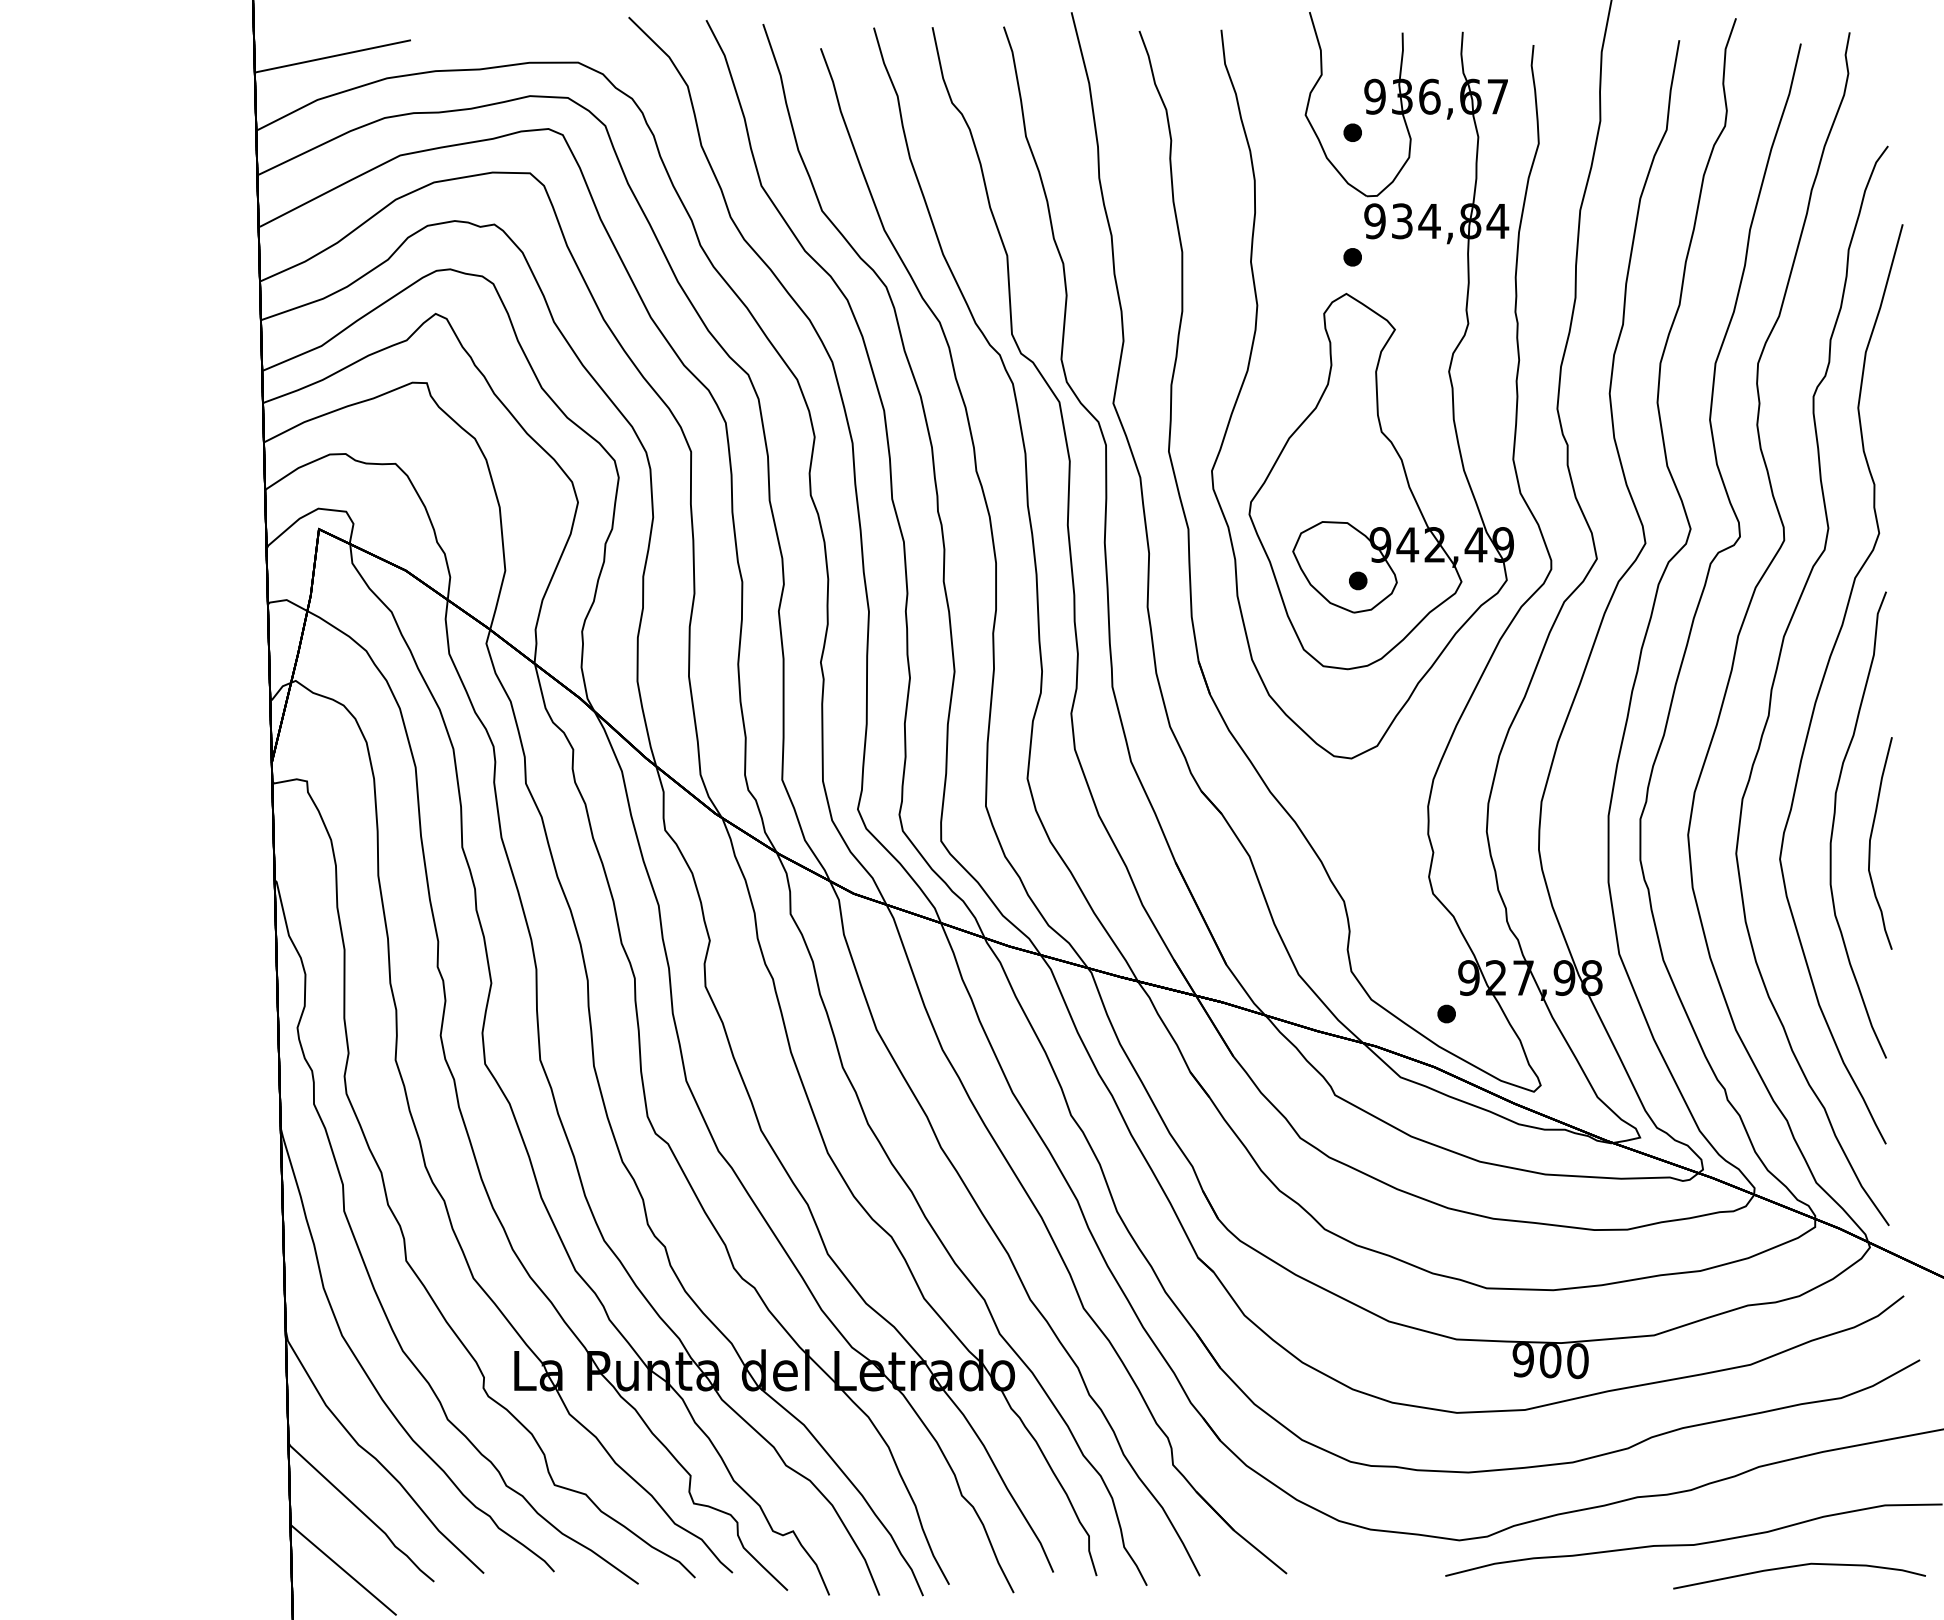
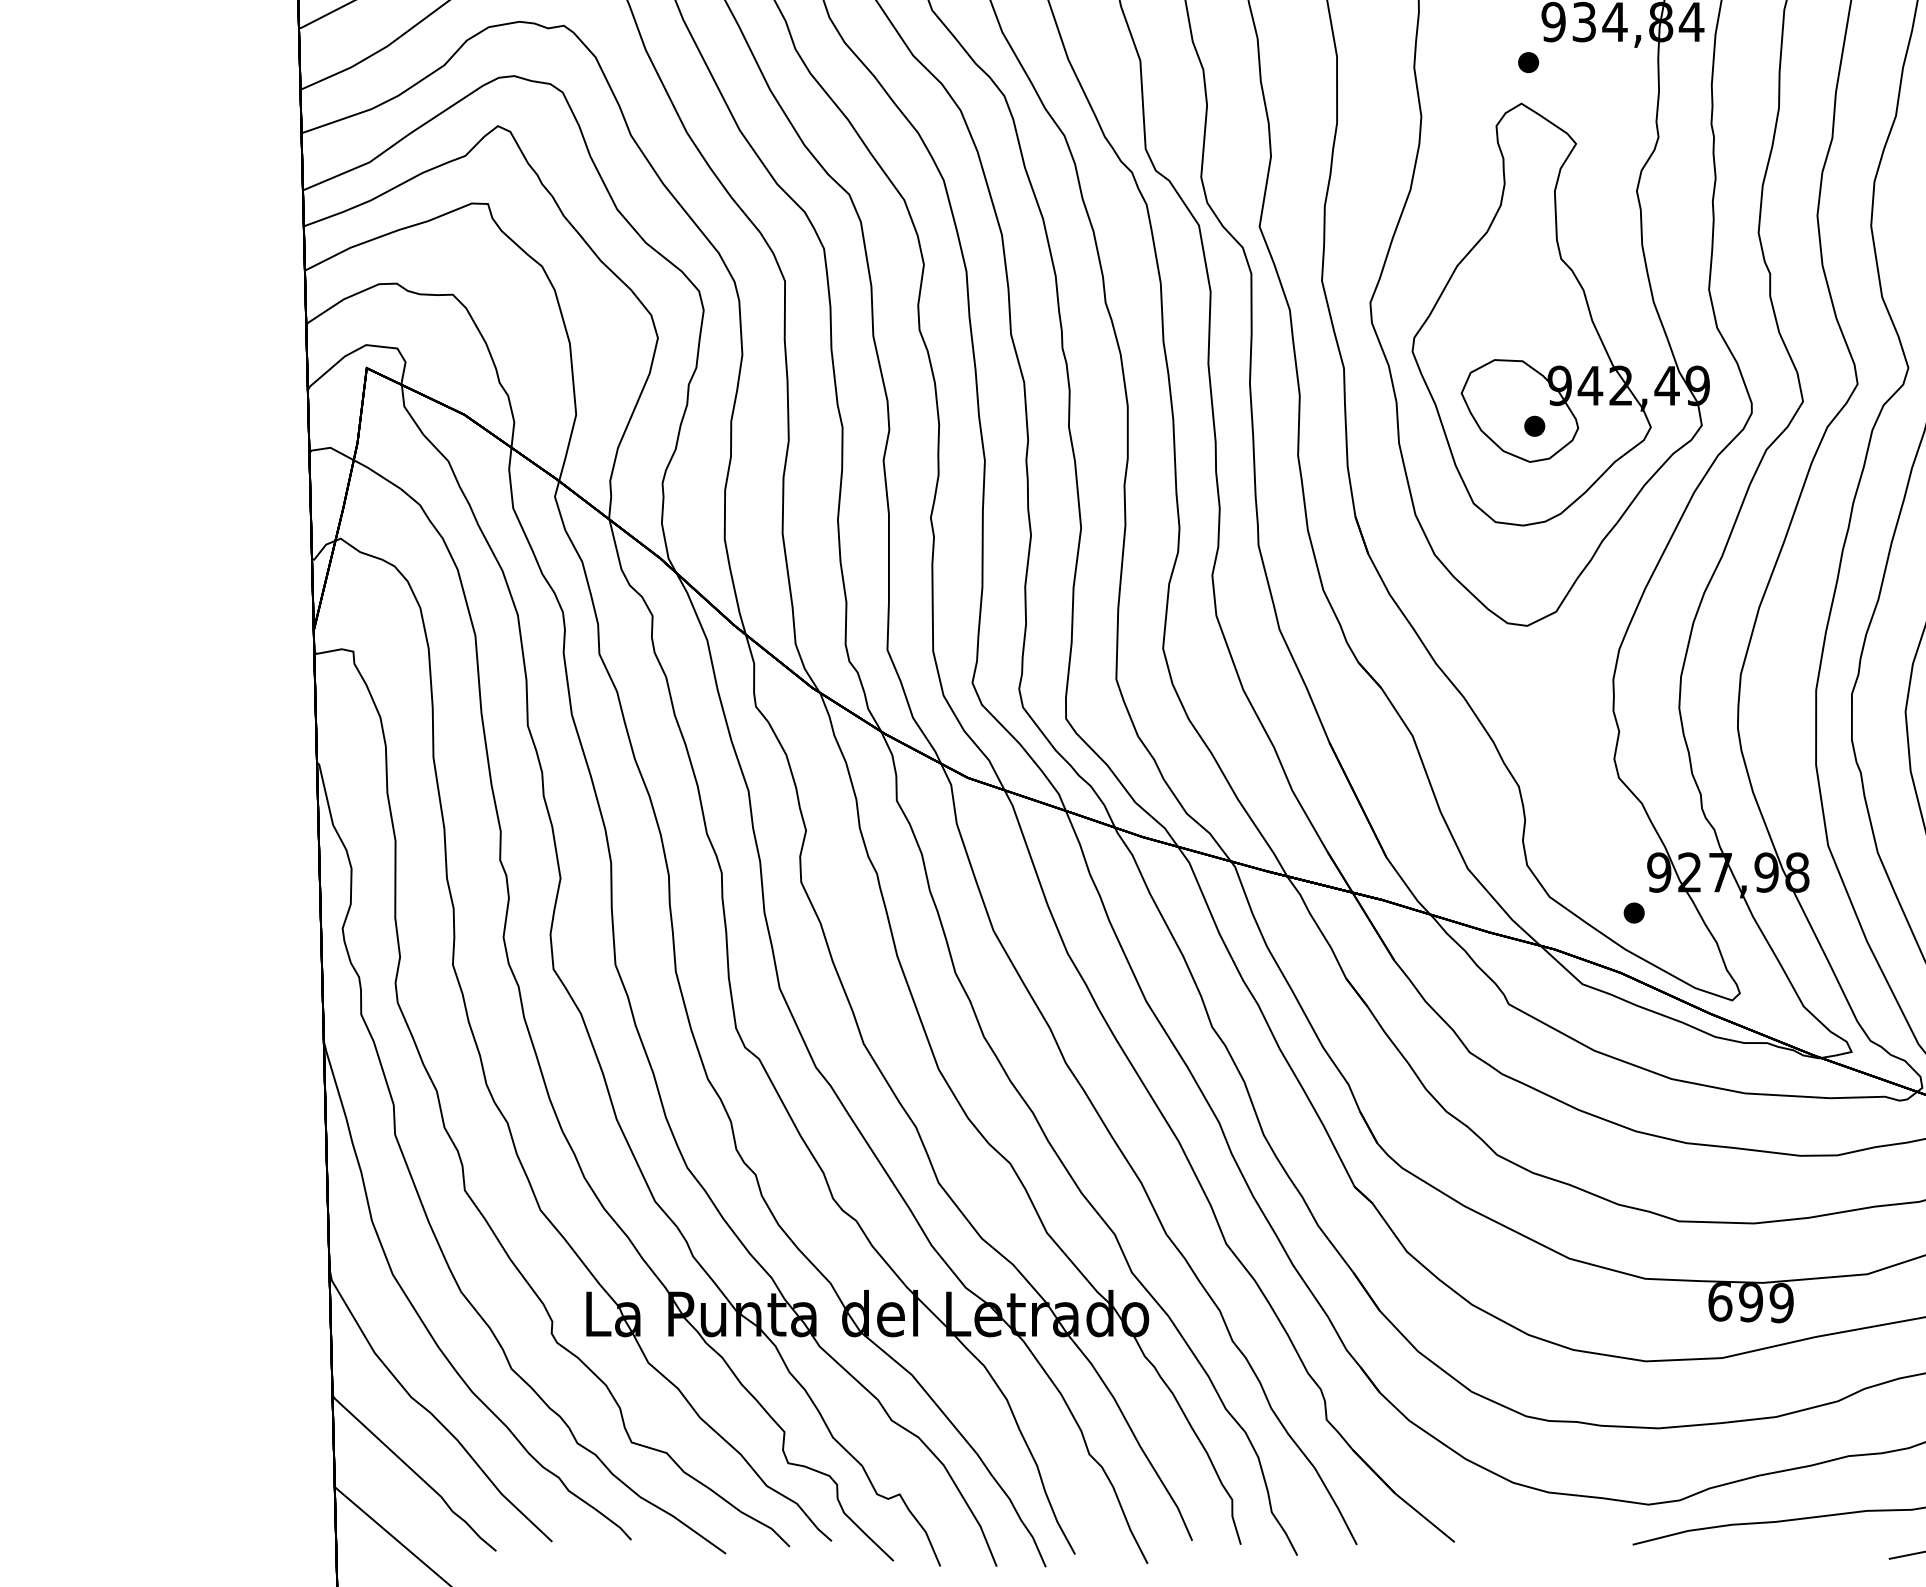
text: (1550, 1361) -> (1750, 1303), 900 -> 699

